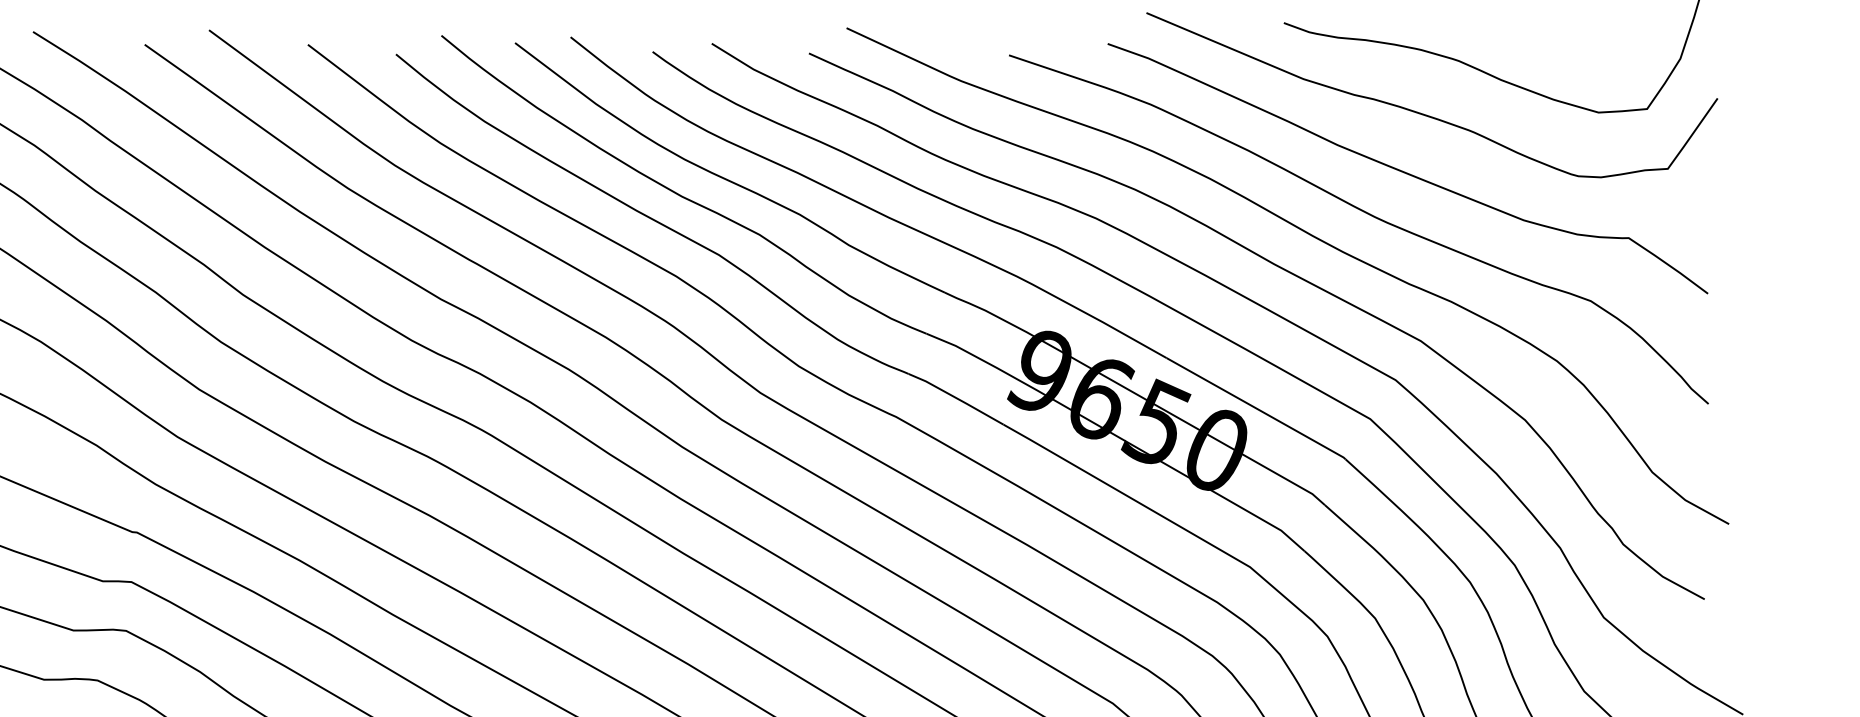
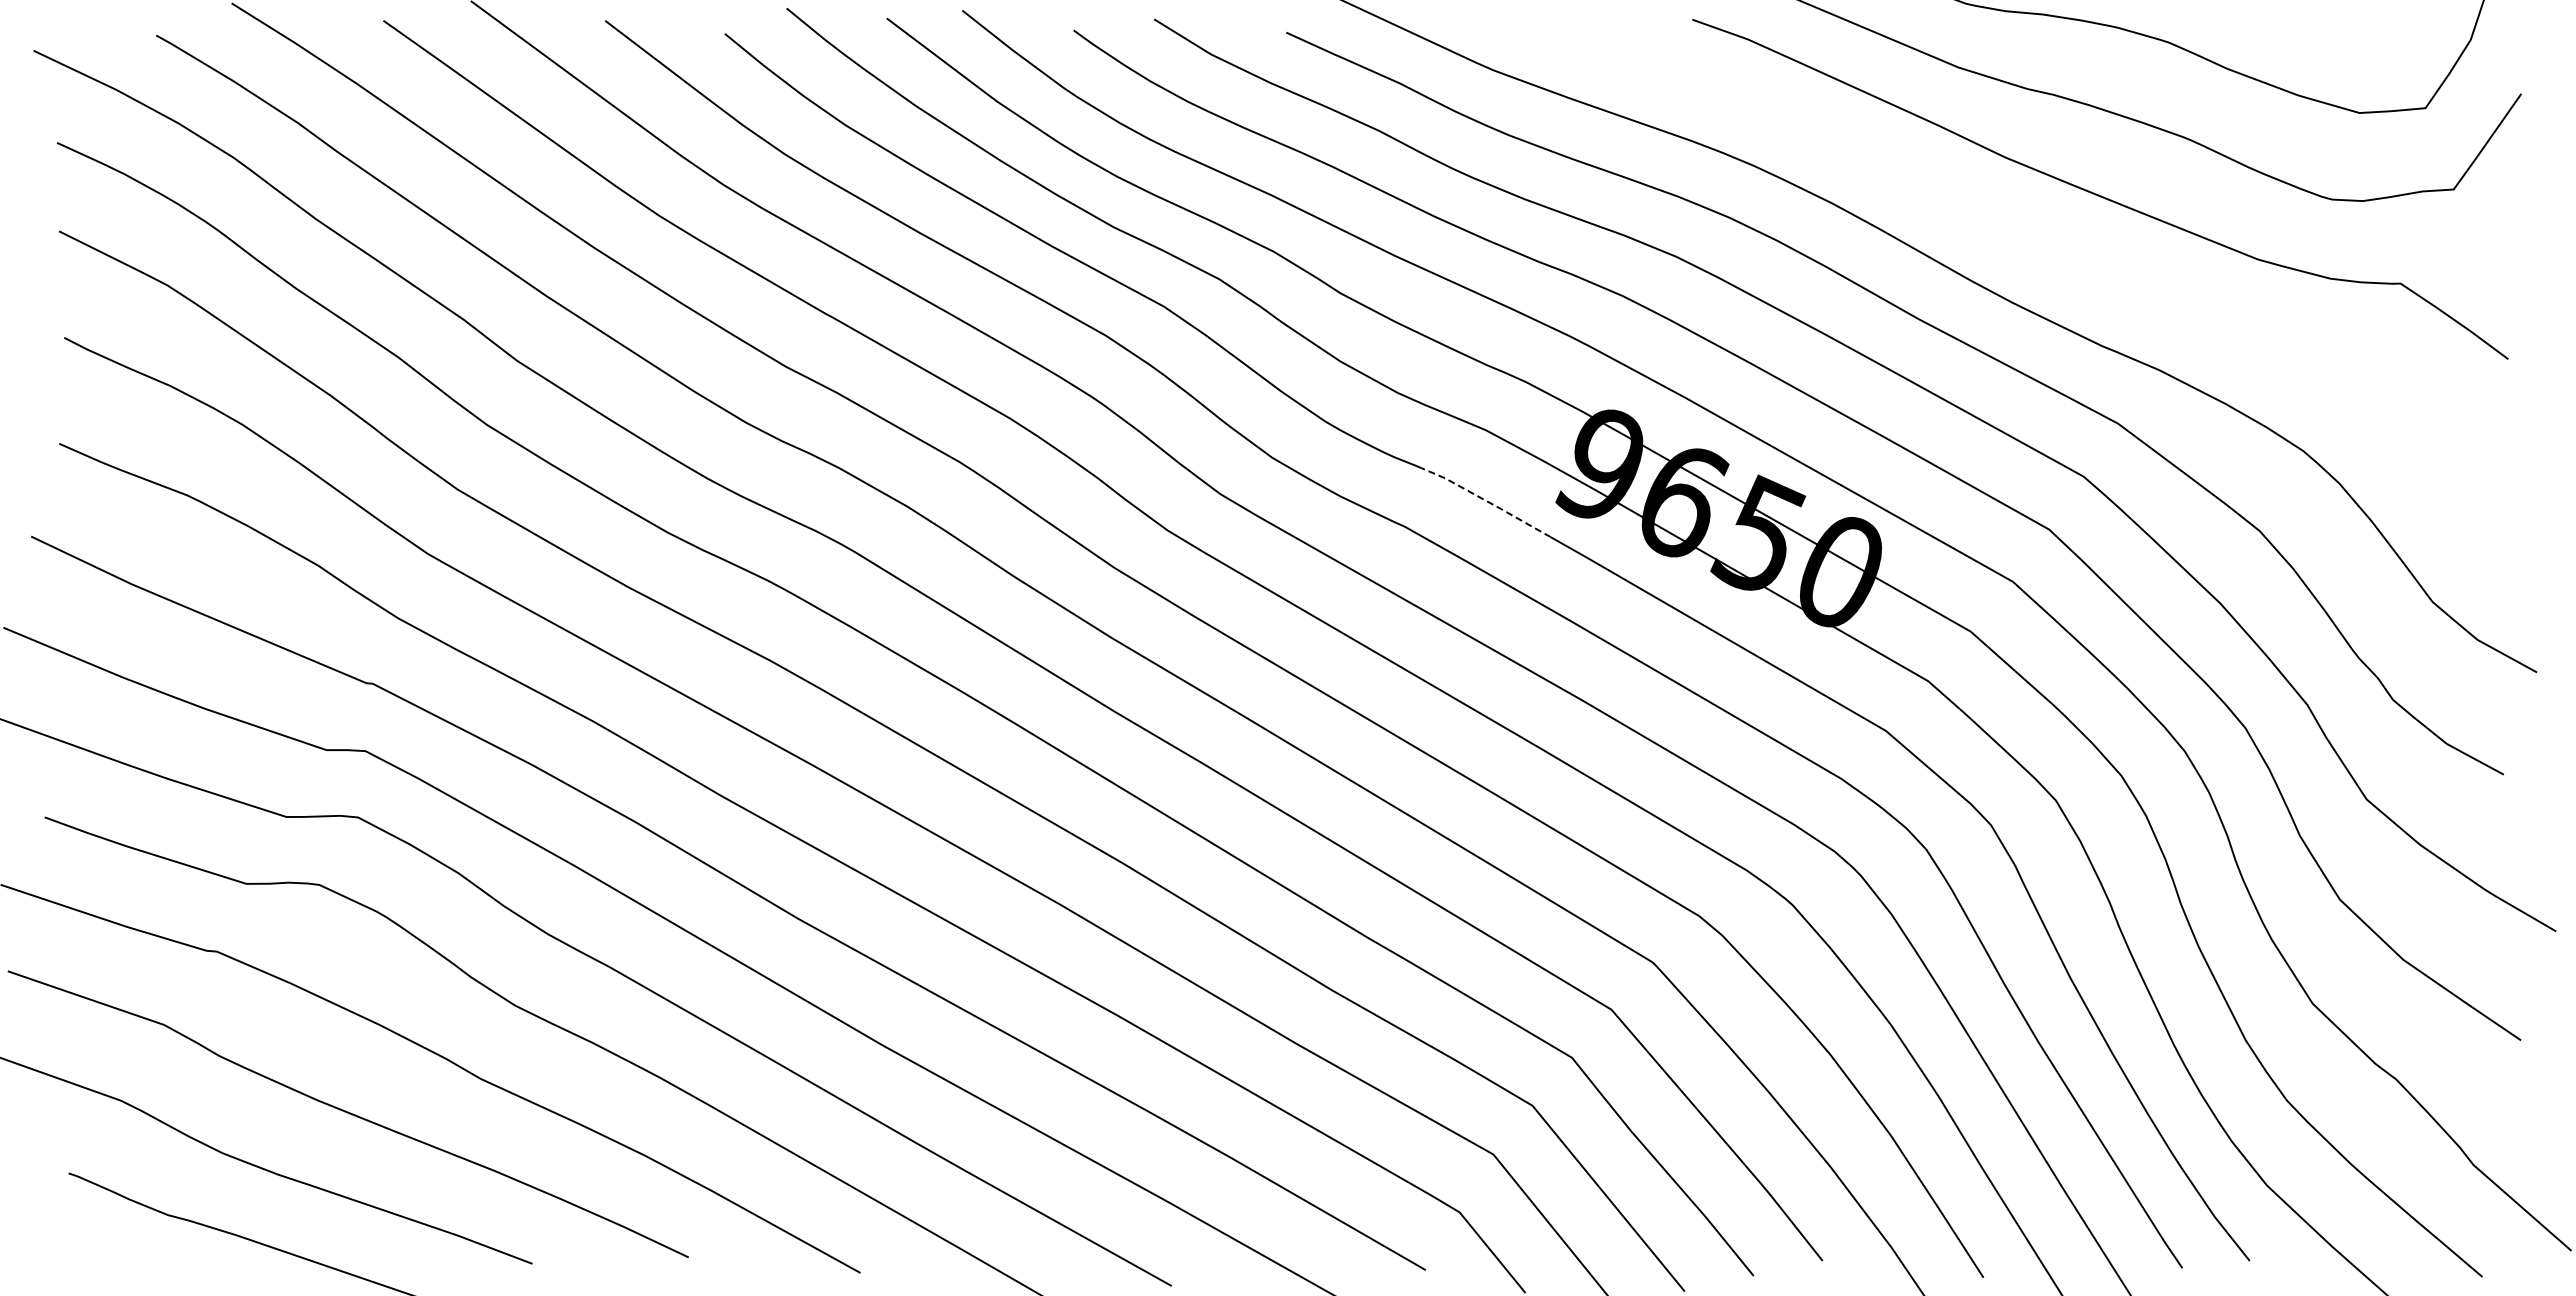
curve: (1366, 213) -> (2044, 250), removed
line: (957, 398) -> (1487, 501), solid -> dashed

